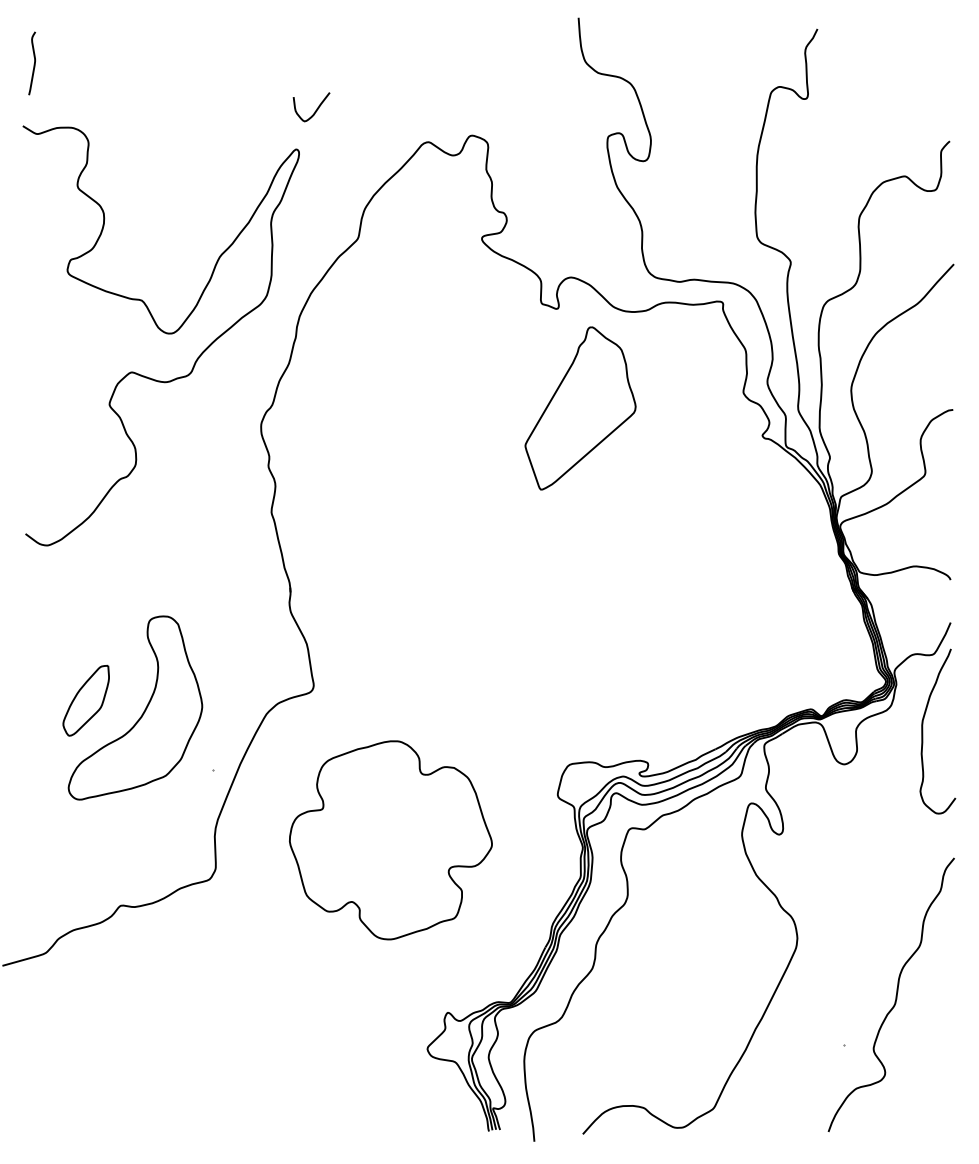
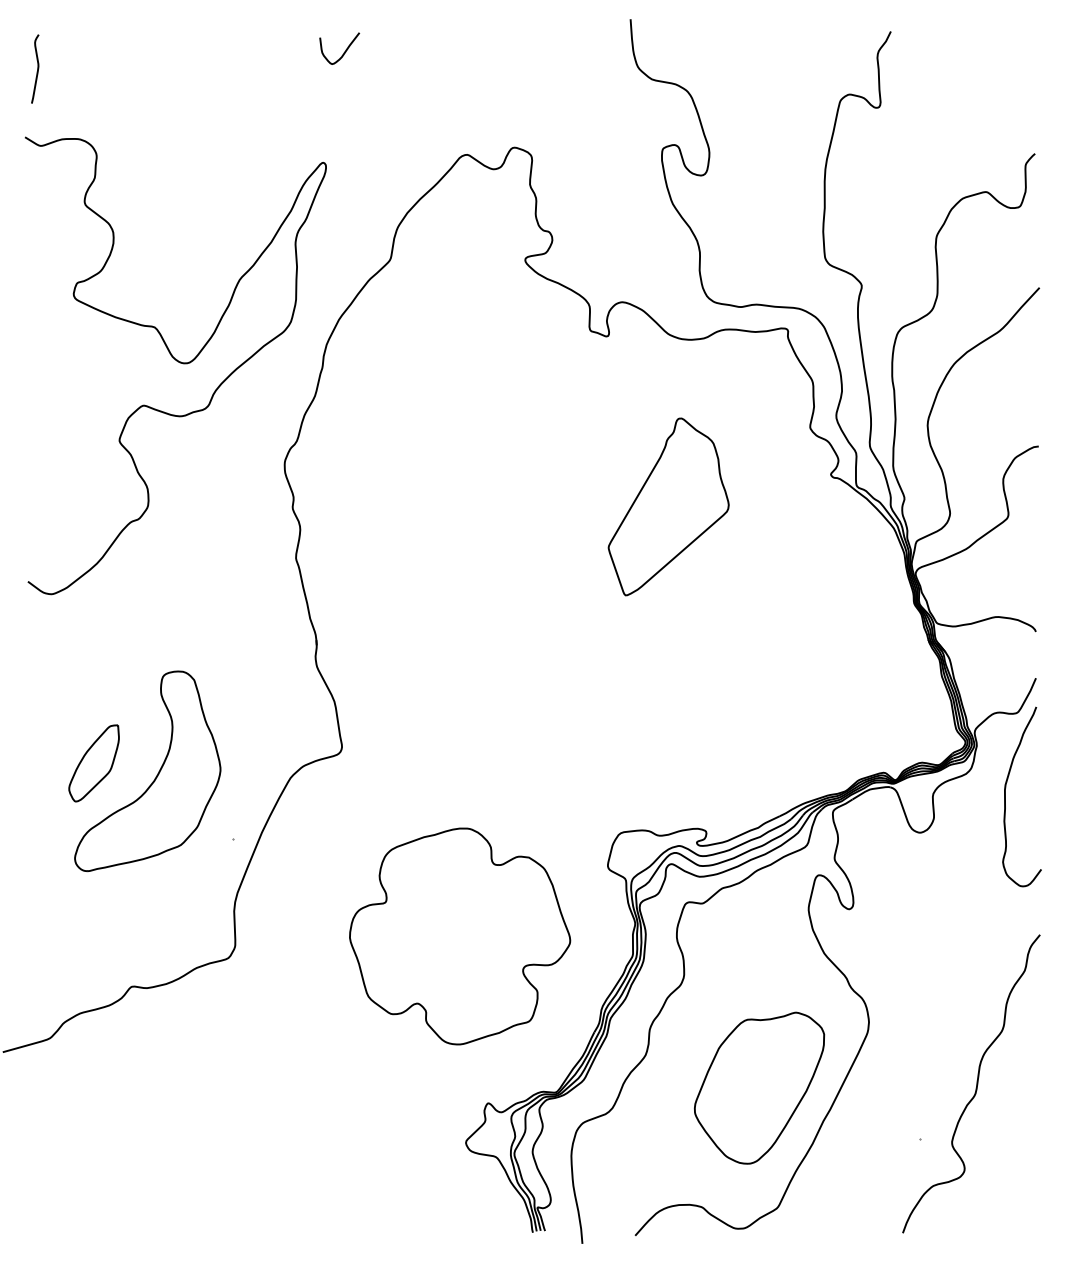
curve: (315, 110) -> (343, 52), moved
part: (580, 408) -> (668, 506), moved
part: (391, 840) -> (460, 936), moved
part: (696, 998) -> (759, 1087), added

